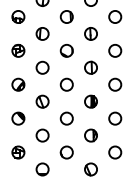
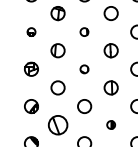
part: (18, 16) -> (31, 31), size x0.6
circle: (66, 16) -> (84, 31), size x0.6
circle: (66, 50) -> (84, 68), size x0.6
part: (42, 101) -> (57, 124), size x1.4
part: (90, 101) -> (110, 124), size x0.6

